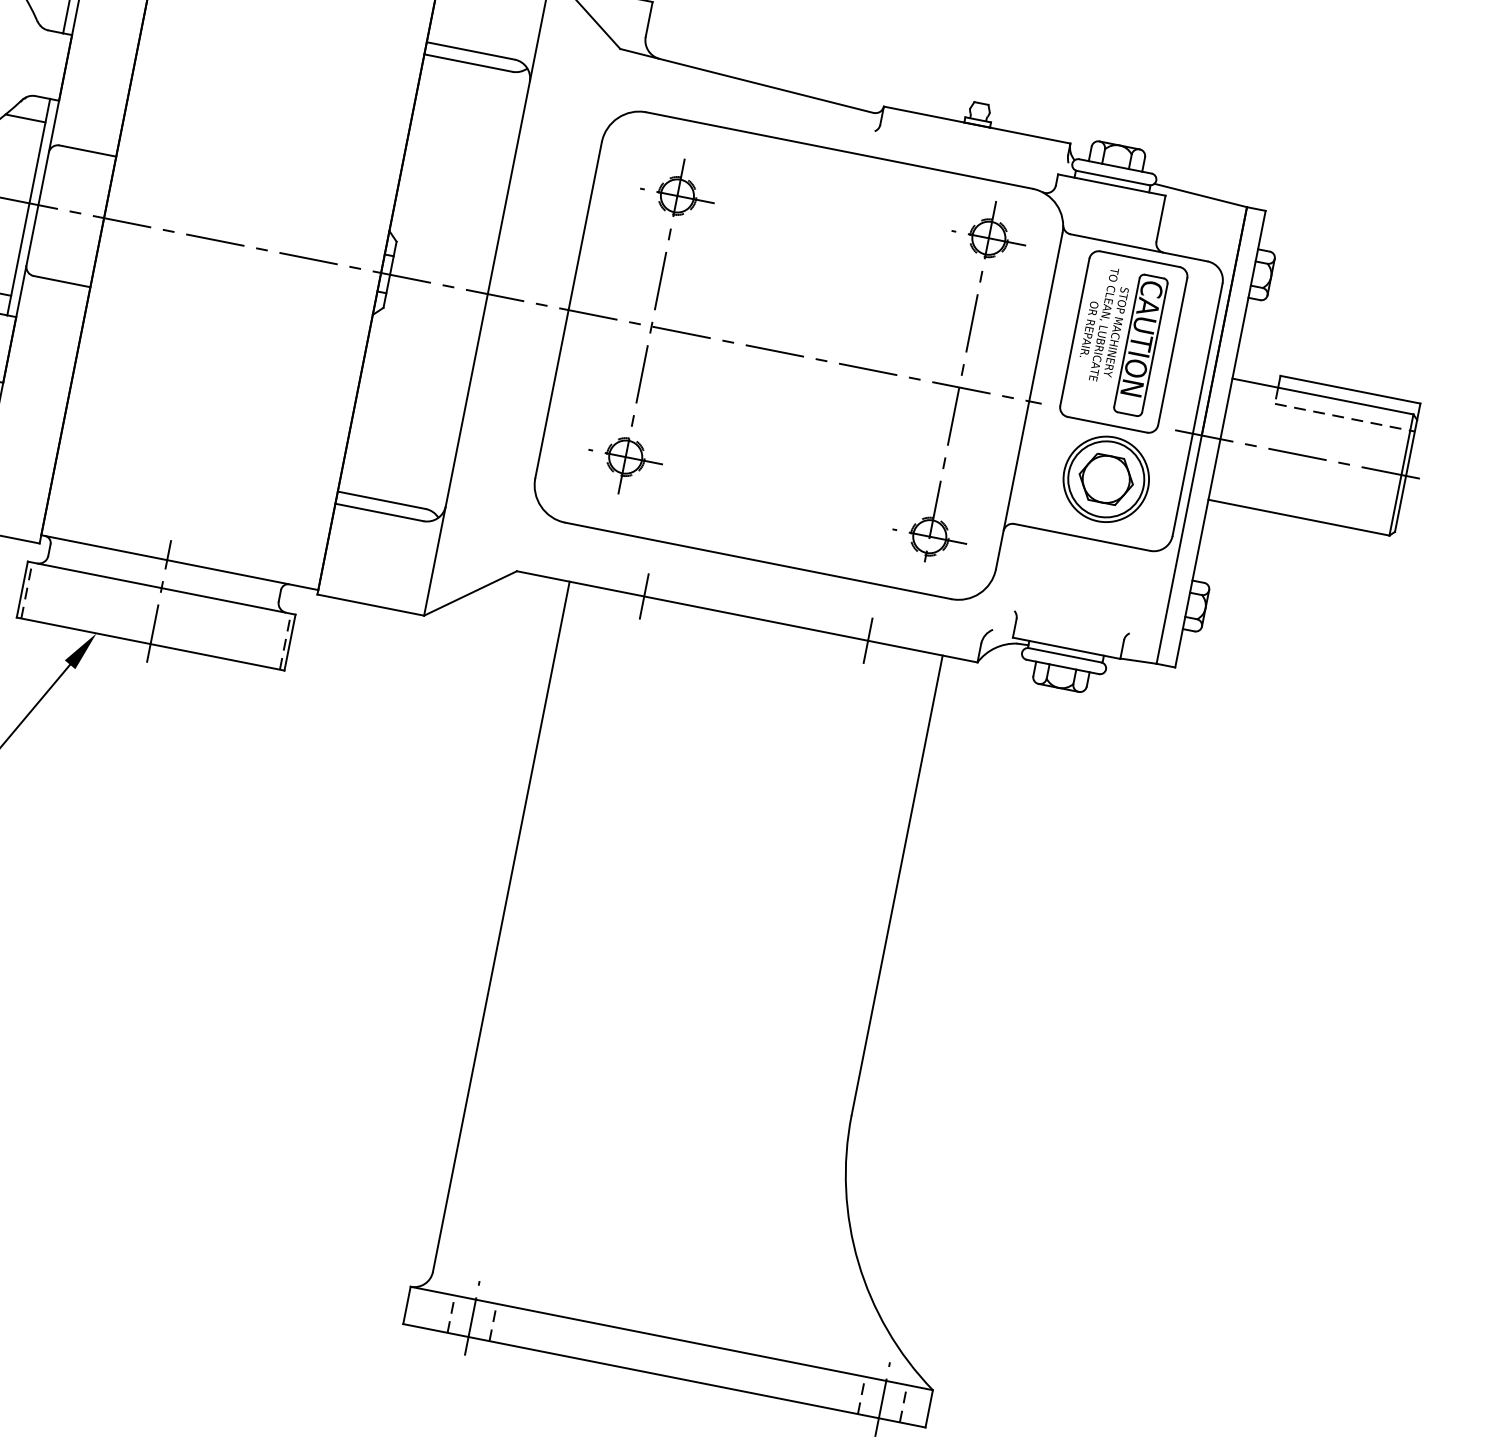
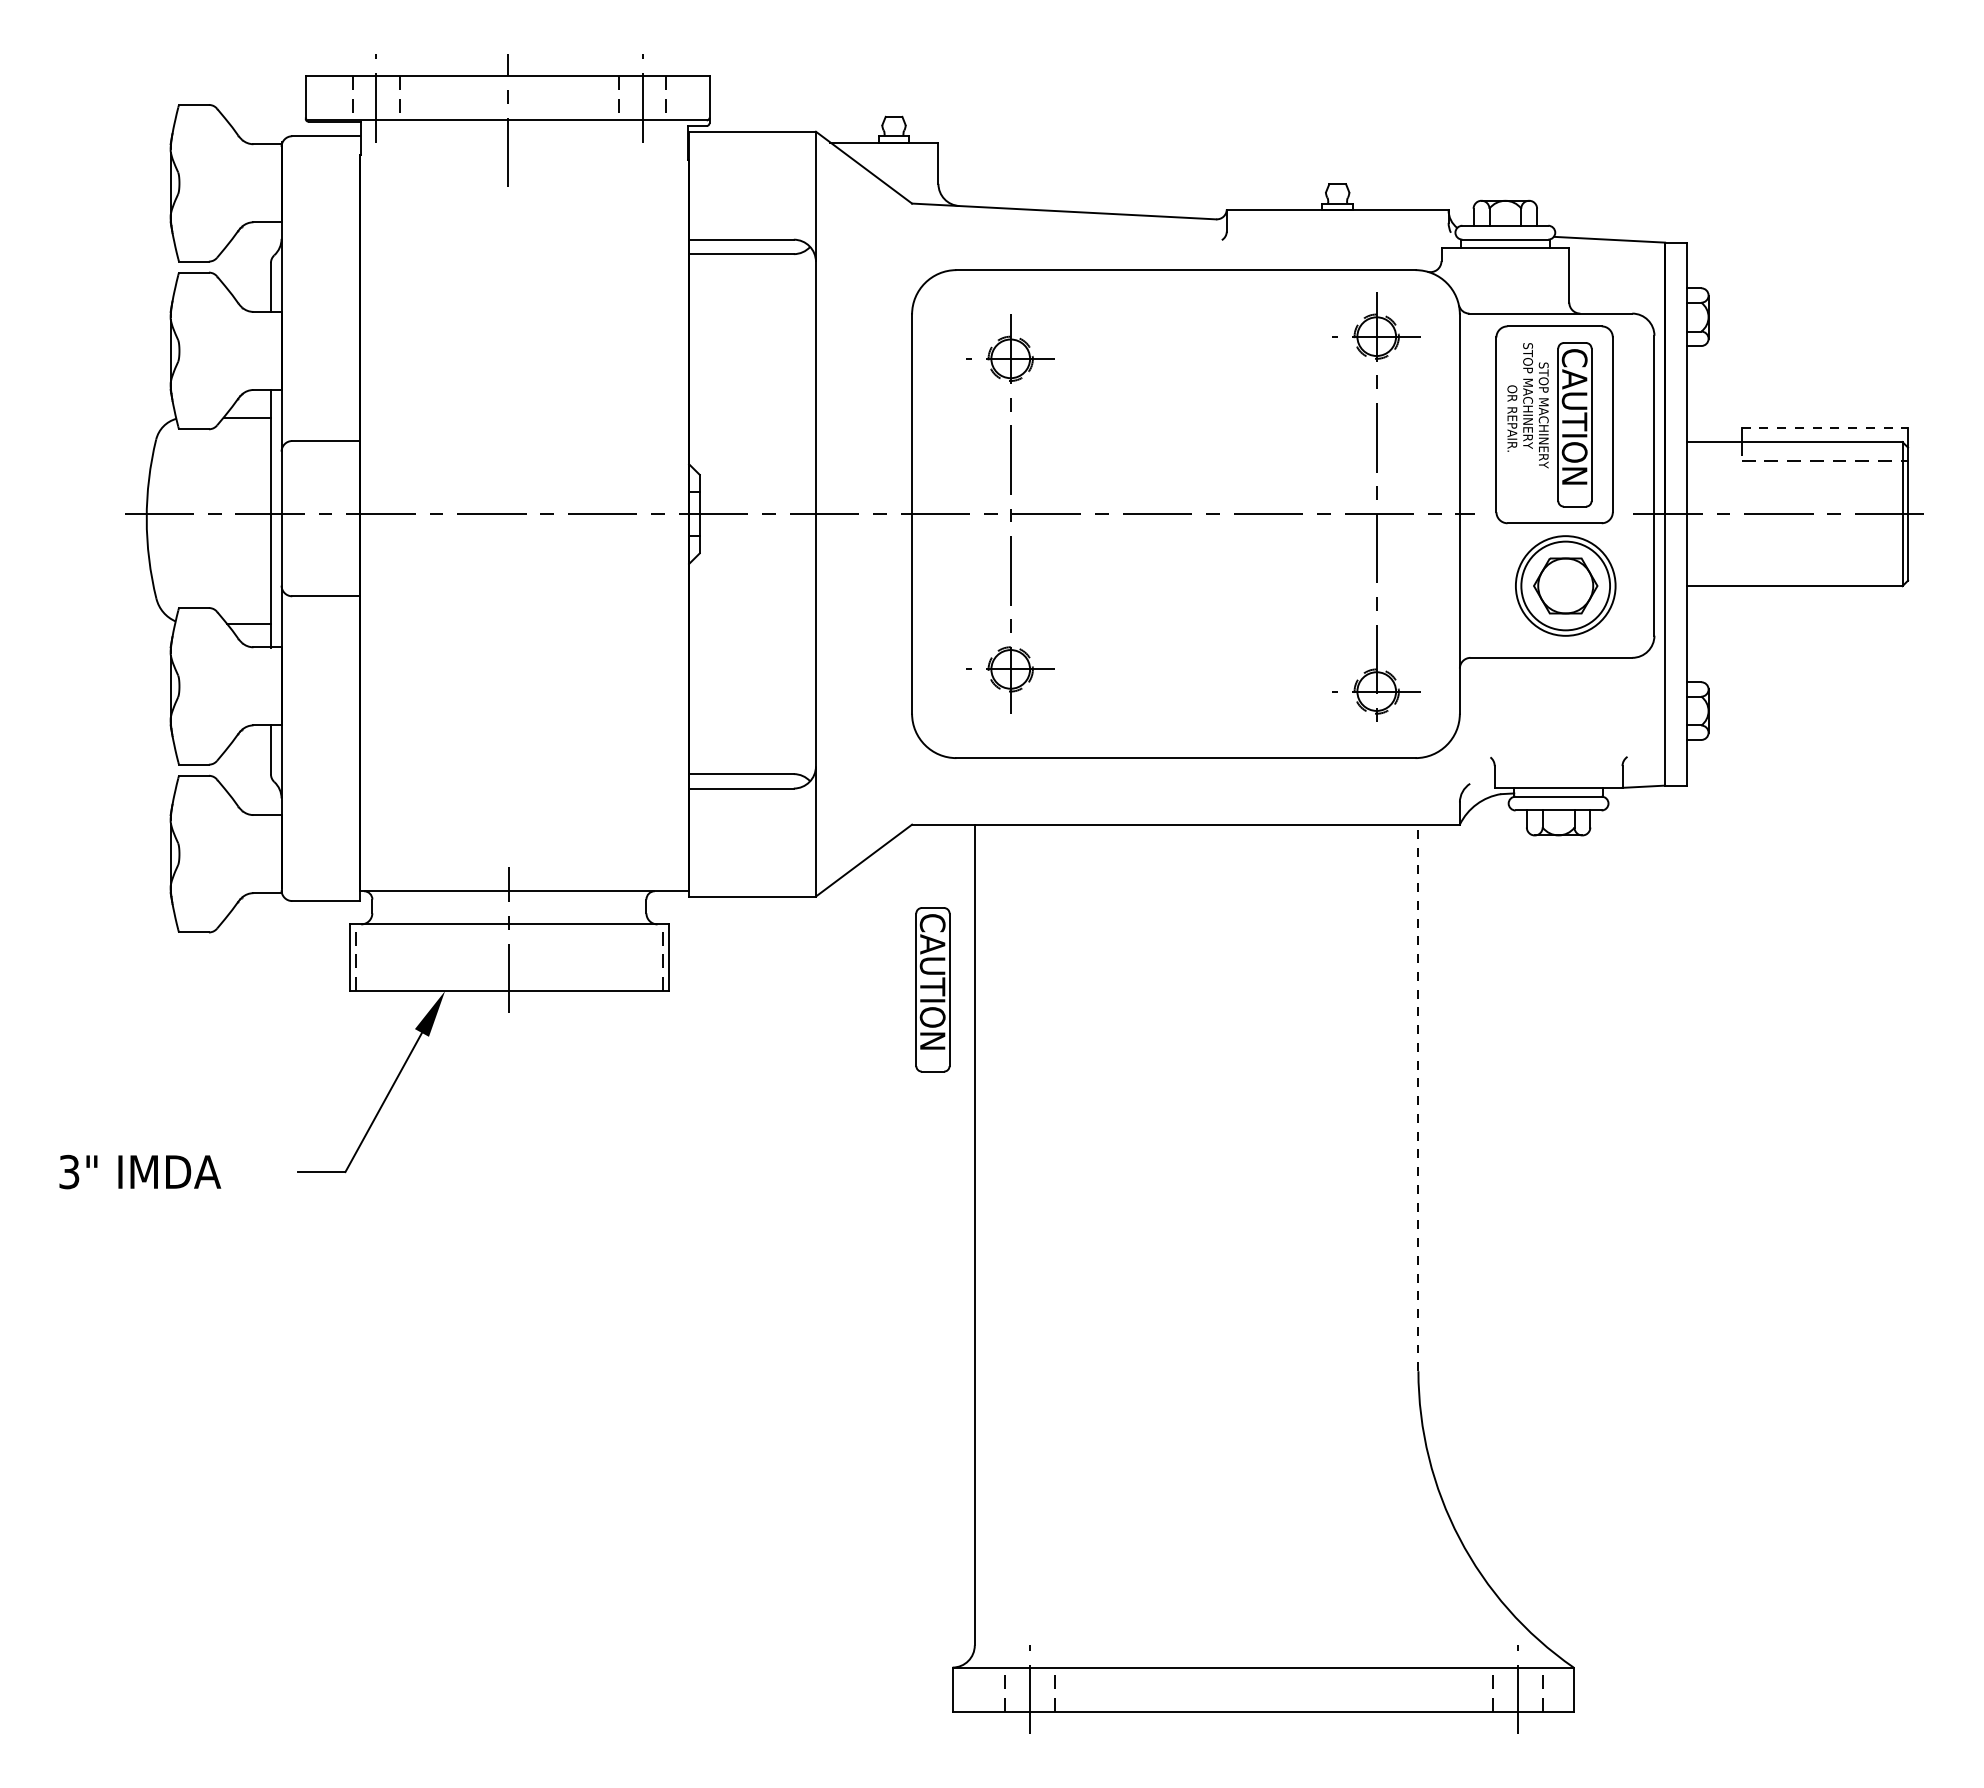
text: (1103, 324) -> (1527, 409), TO CLEAN, LUBRICATE -> STOP MACHINERY
line: (1350, 390) -> (1825, 428), solid -> dashed
line: (644, 596) -> (1063, 824), removed
line: (867, 640) -> (1329, 824), removed
part: (506, 713) -> (932, 989), added
line: (897, 884) -> (1418, 1097), solid -> dashed

